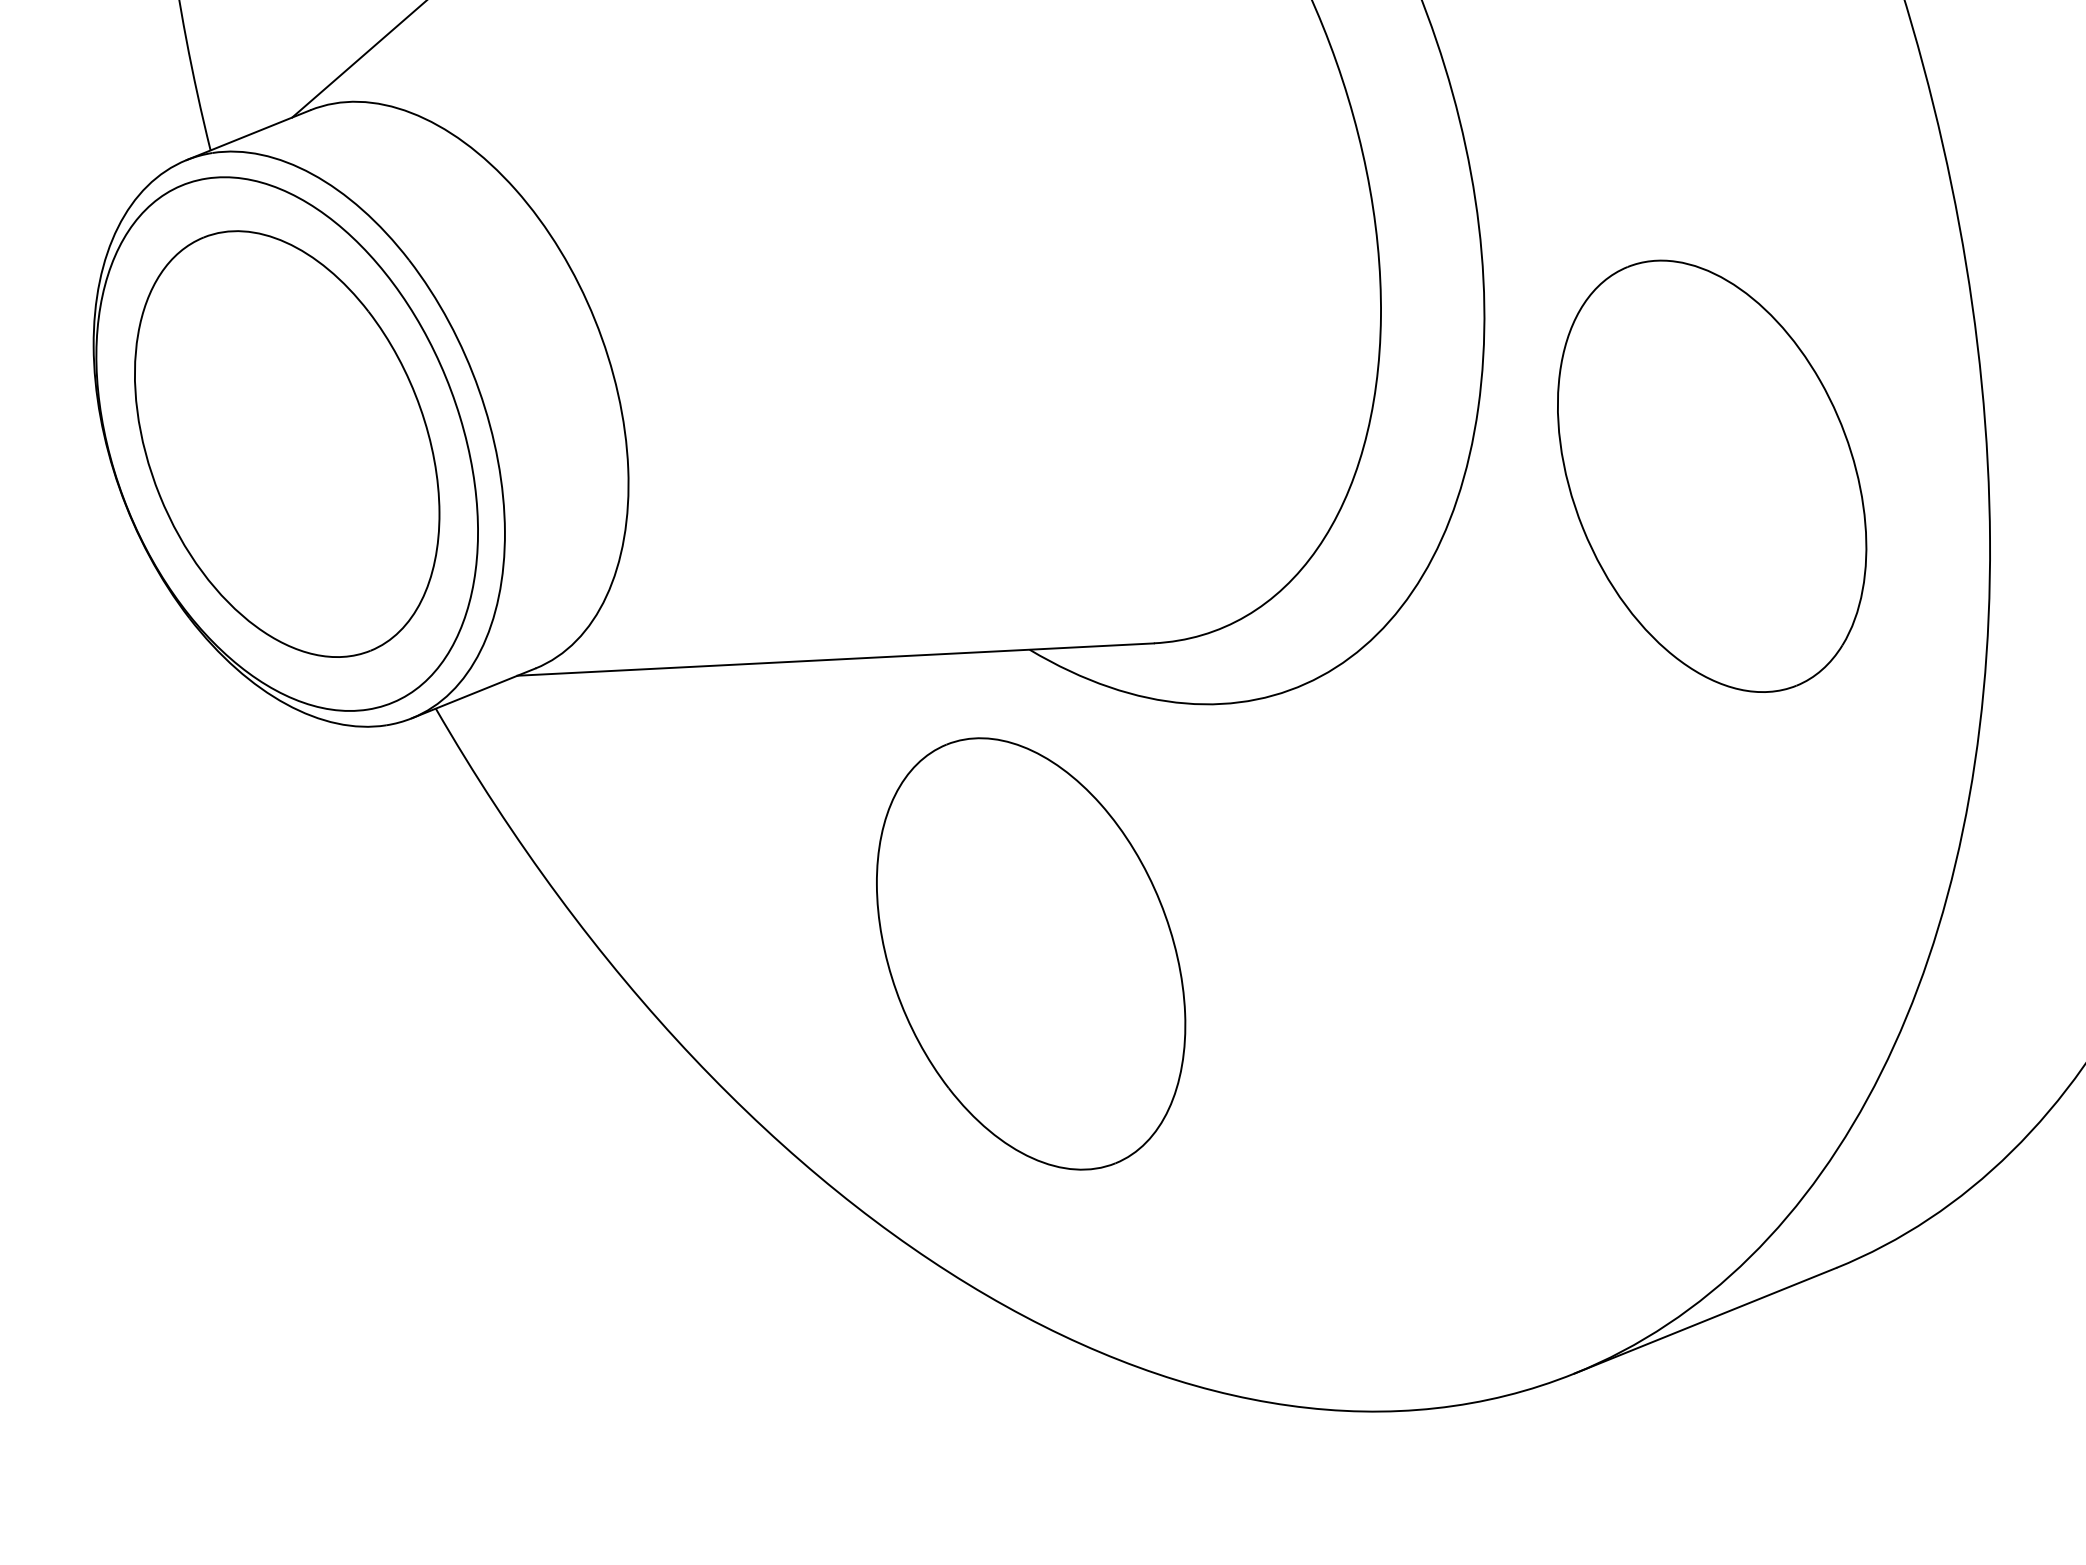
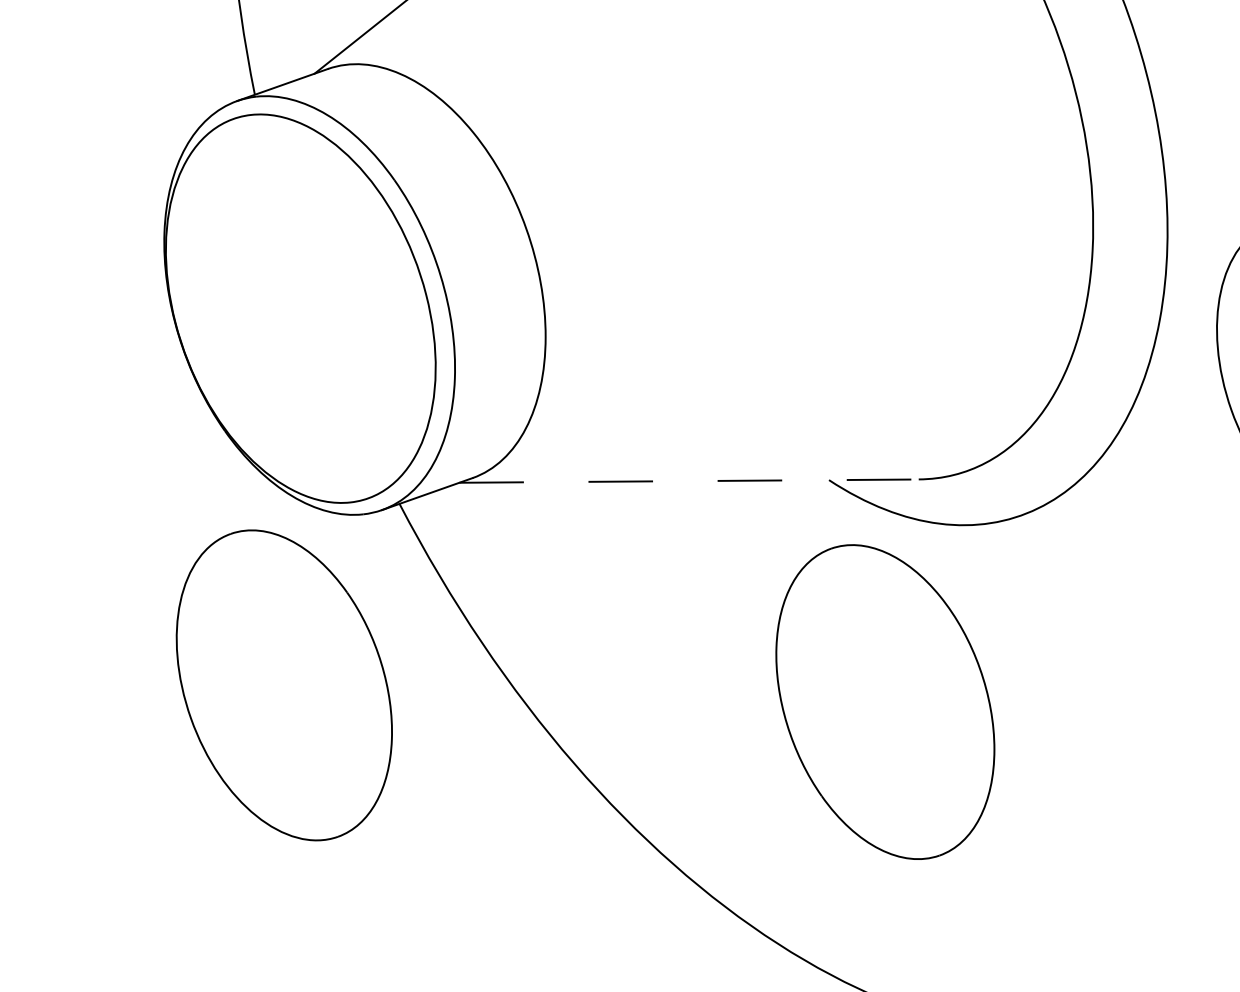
part: (287, 443) -> (284, 684), moved
line: (835, 659) -> (688, 481), solid -> dashed
part: (1031, 953) -> (885, 701), moved

